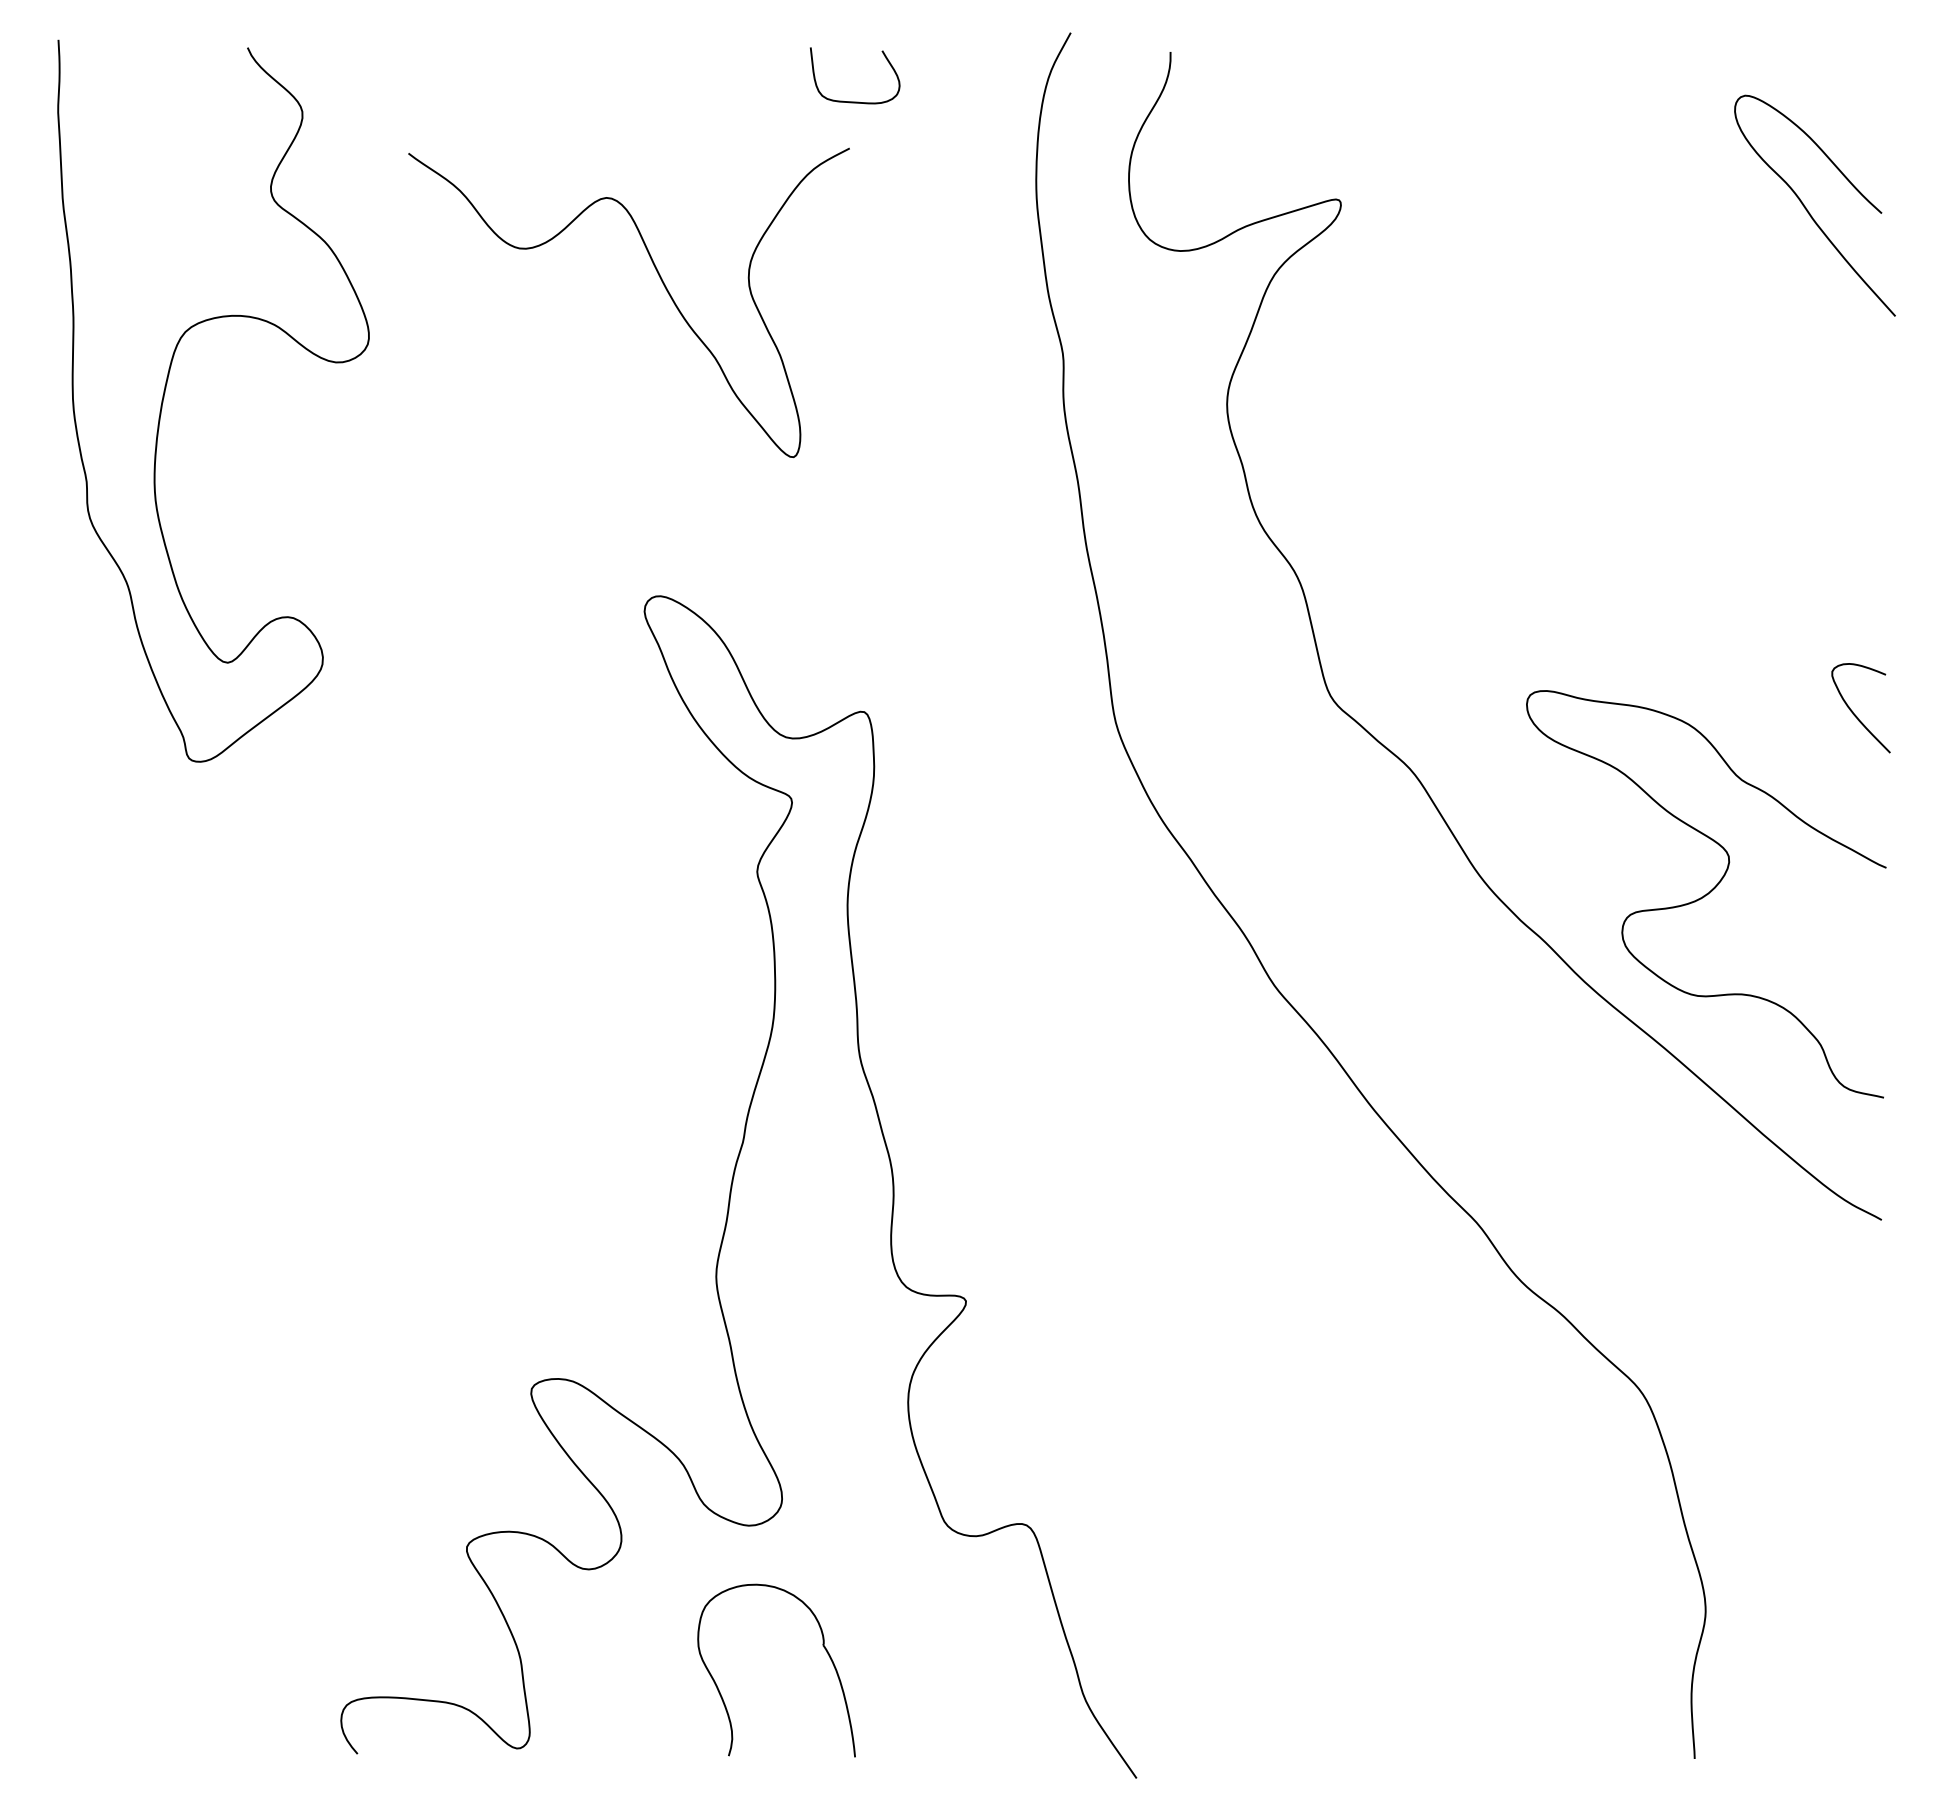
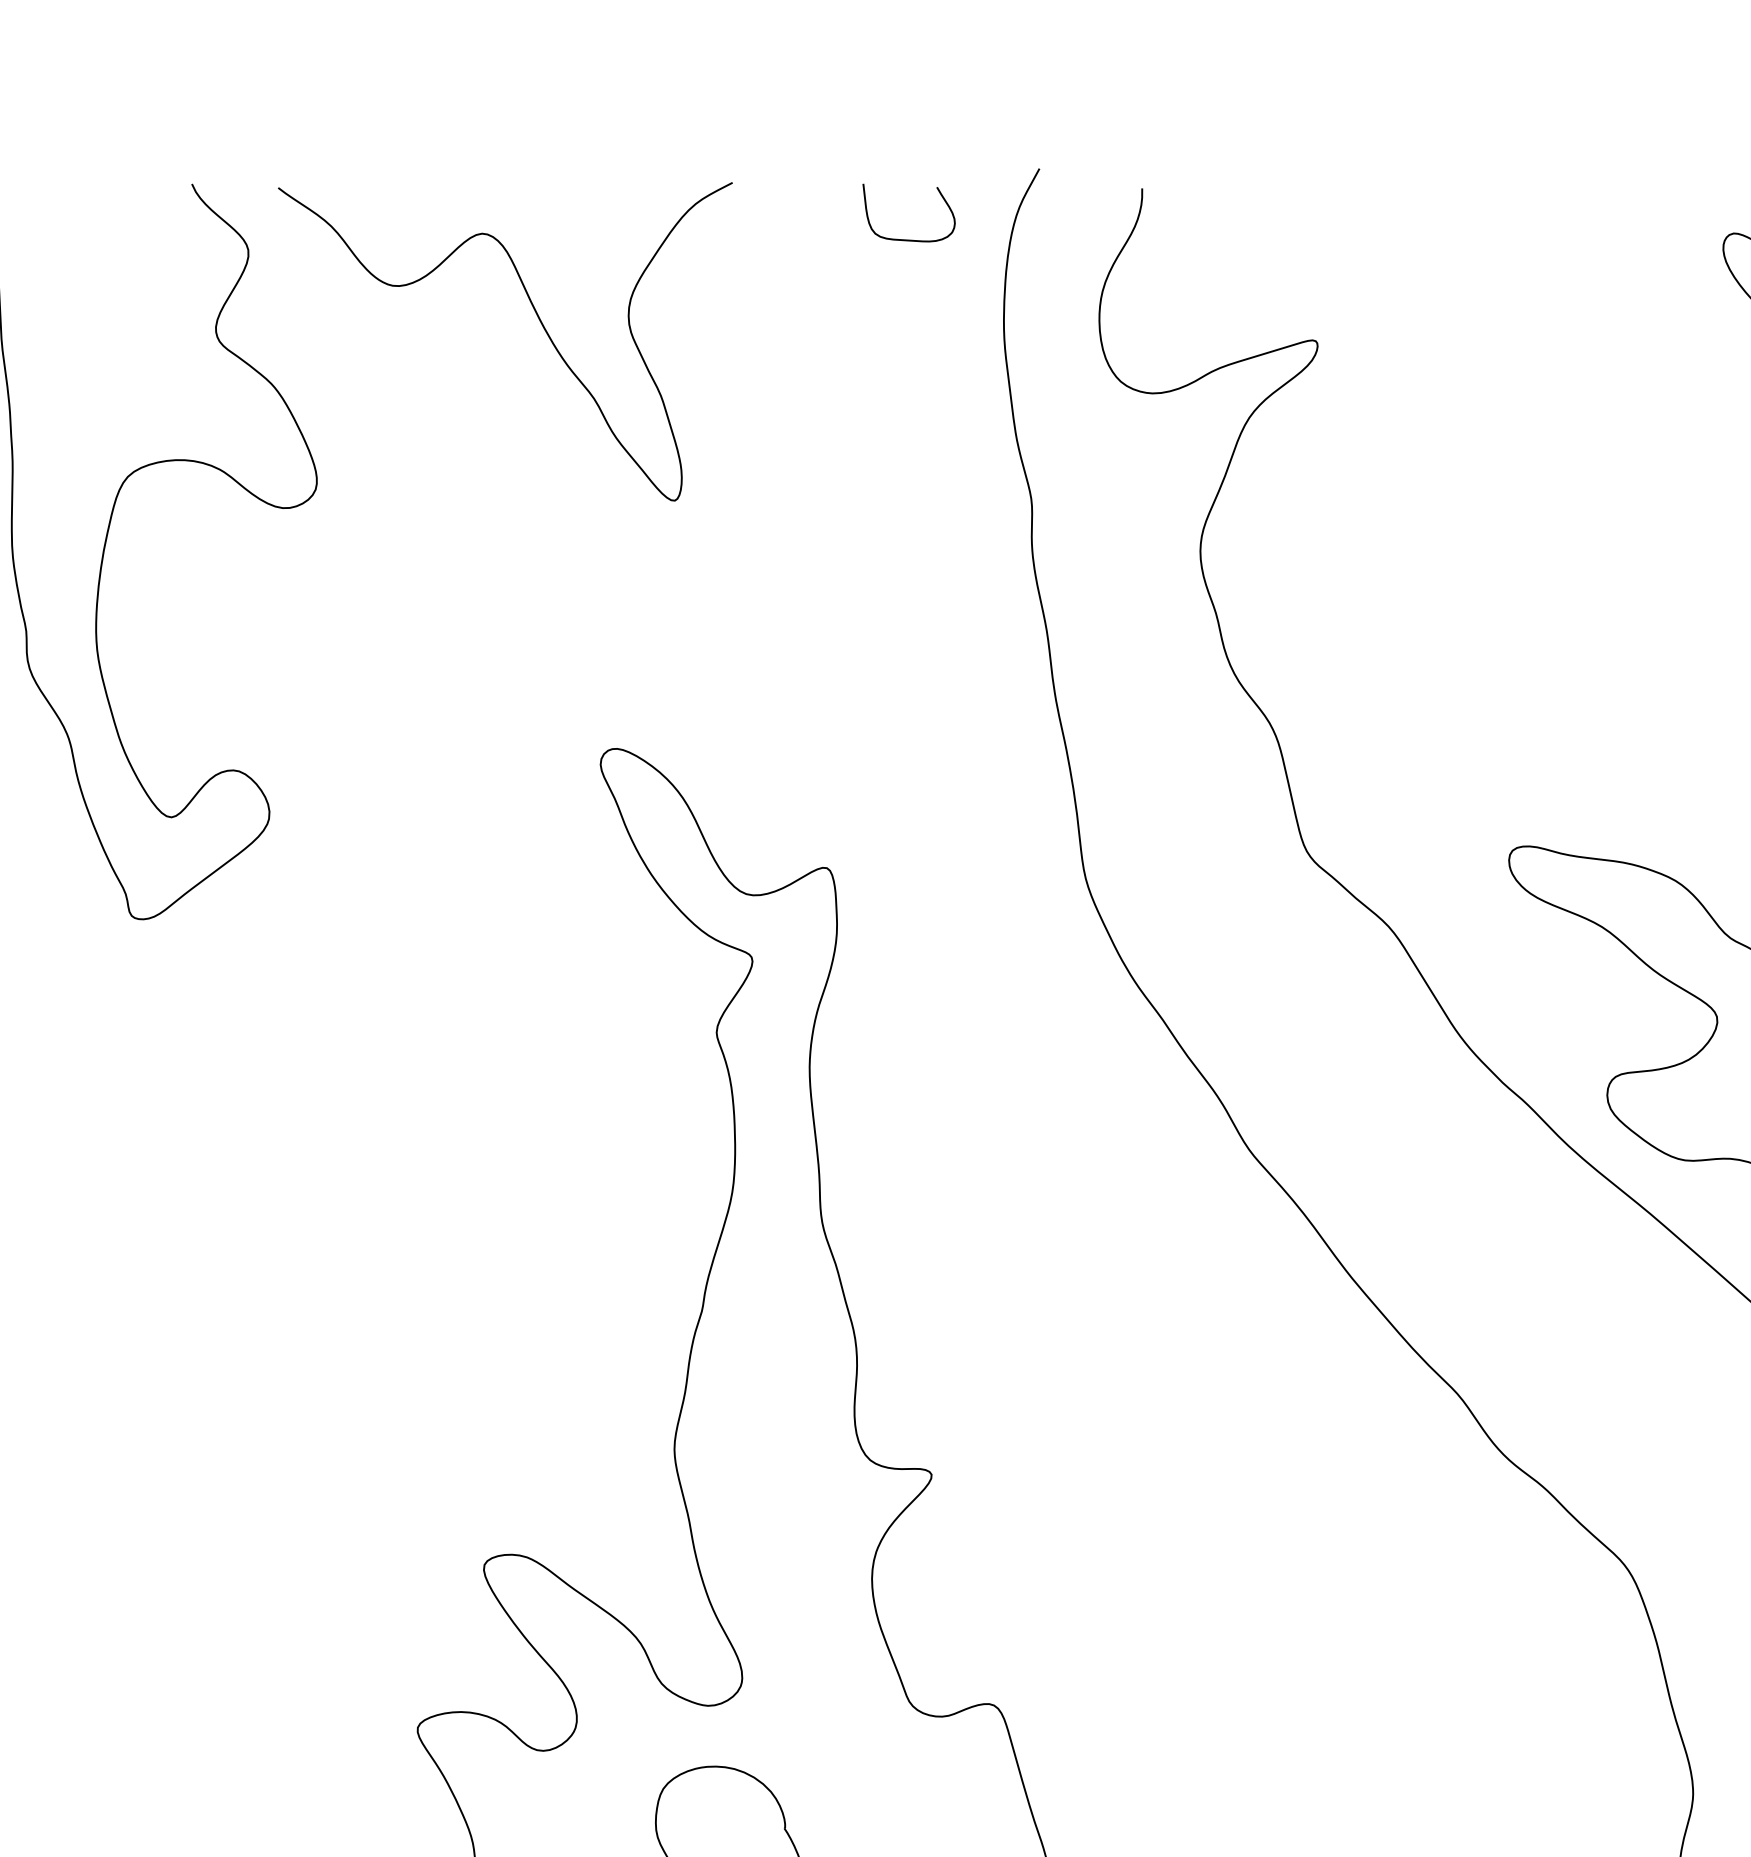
curve: (855, 101) -> (909, 239), moved
curve: (663, 285) -> (540, 323), moved

